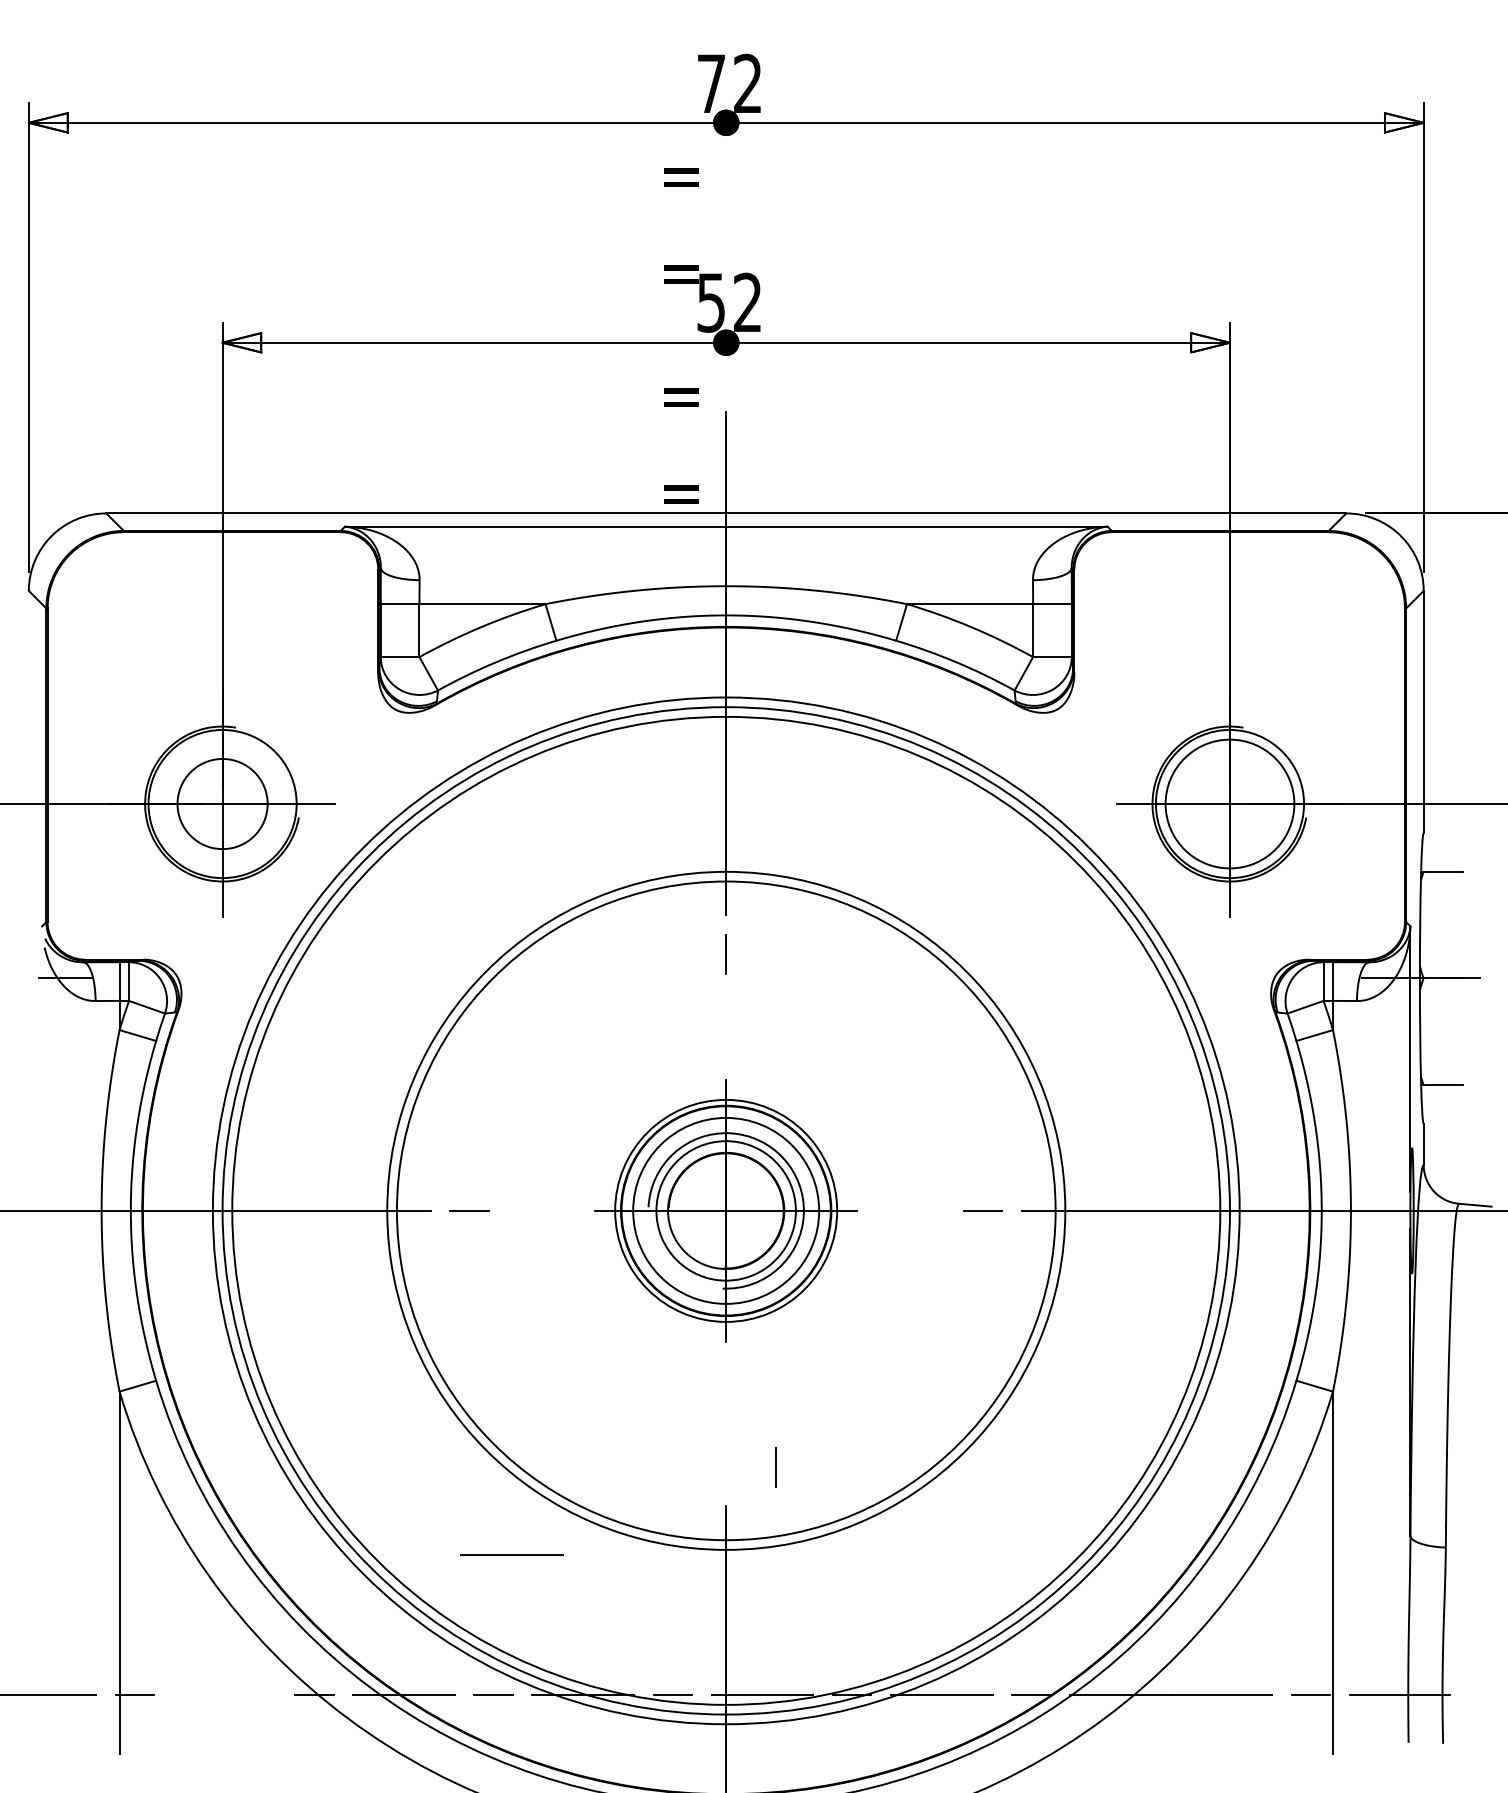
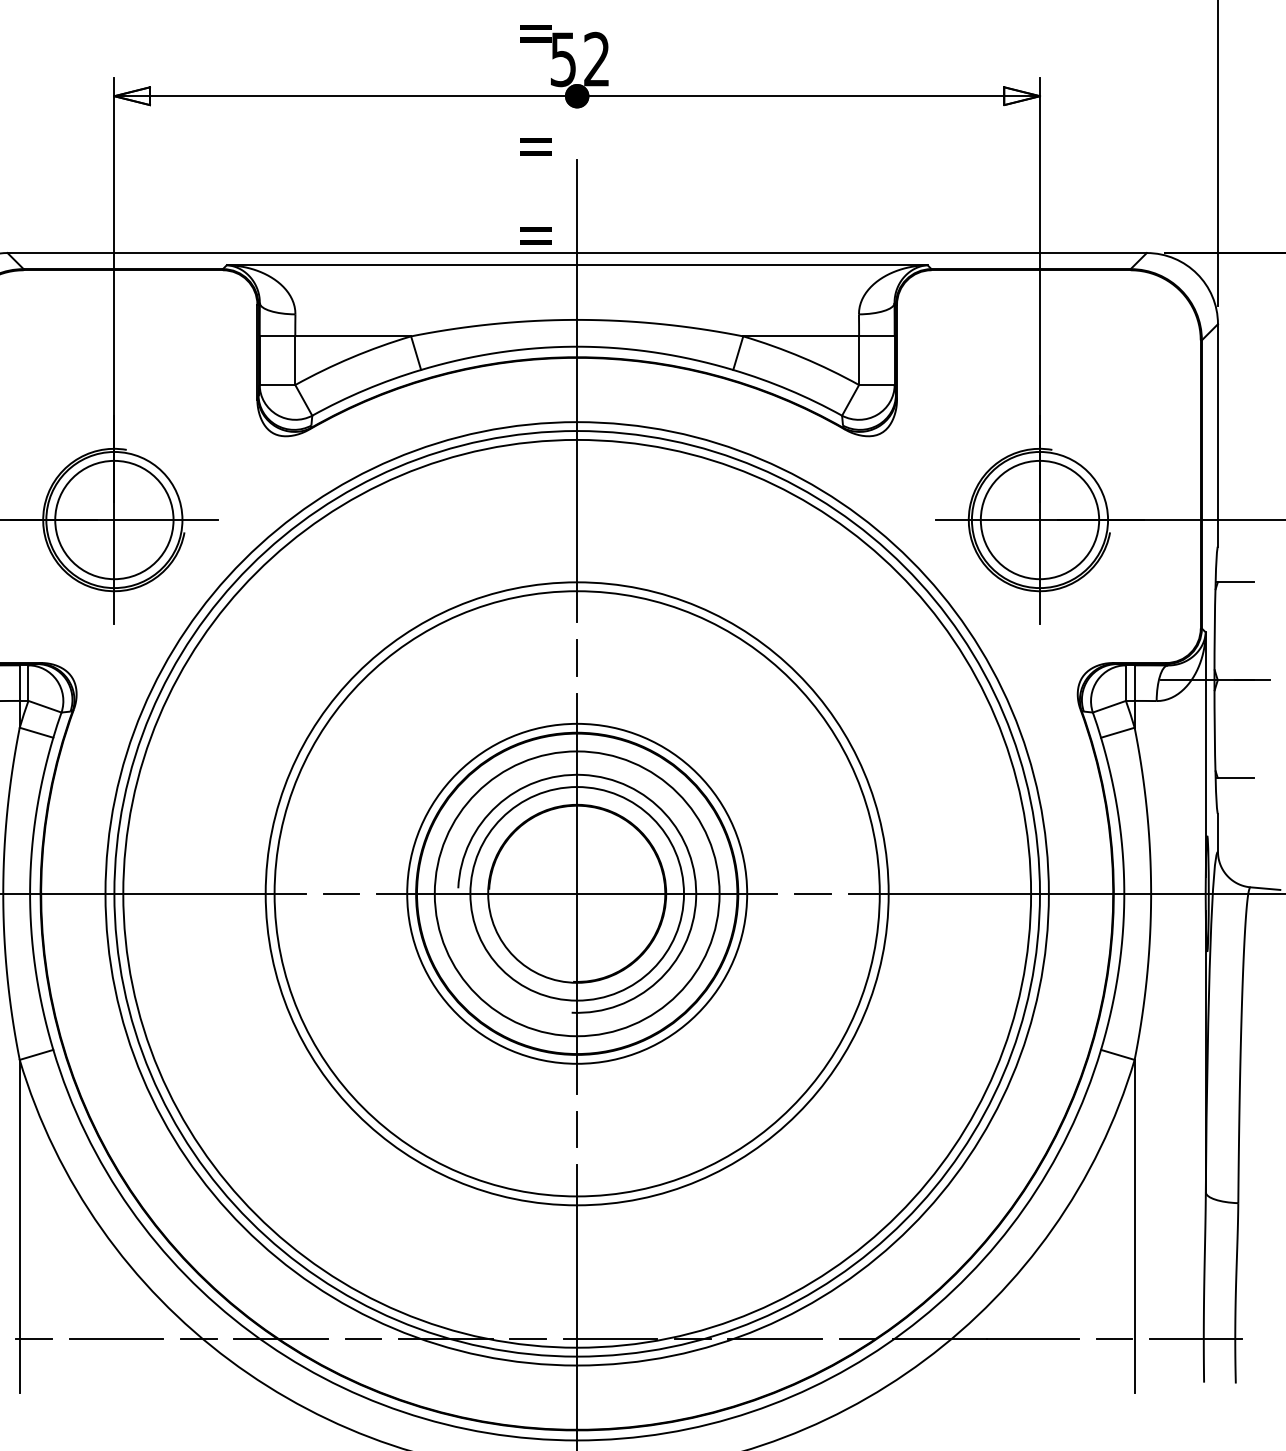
circle: (222, 803) -> (114, 519), size x1.43
part: (725, 1210) -> (576, 893), size x1.67
line: (775, 1467) -> (576, 1129), moved
line: (511, 1554) -> (116, 1338), moved

